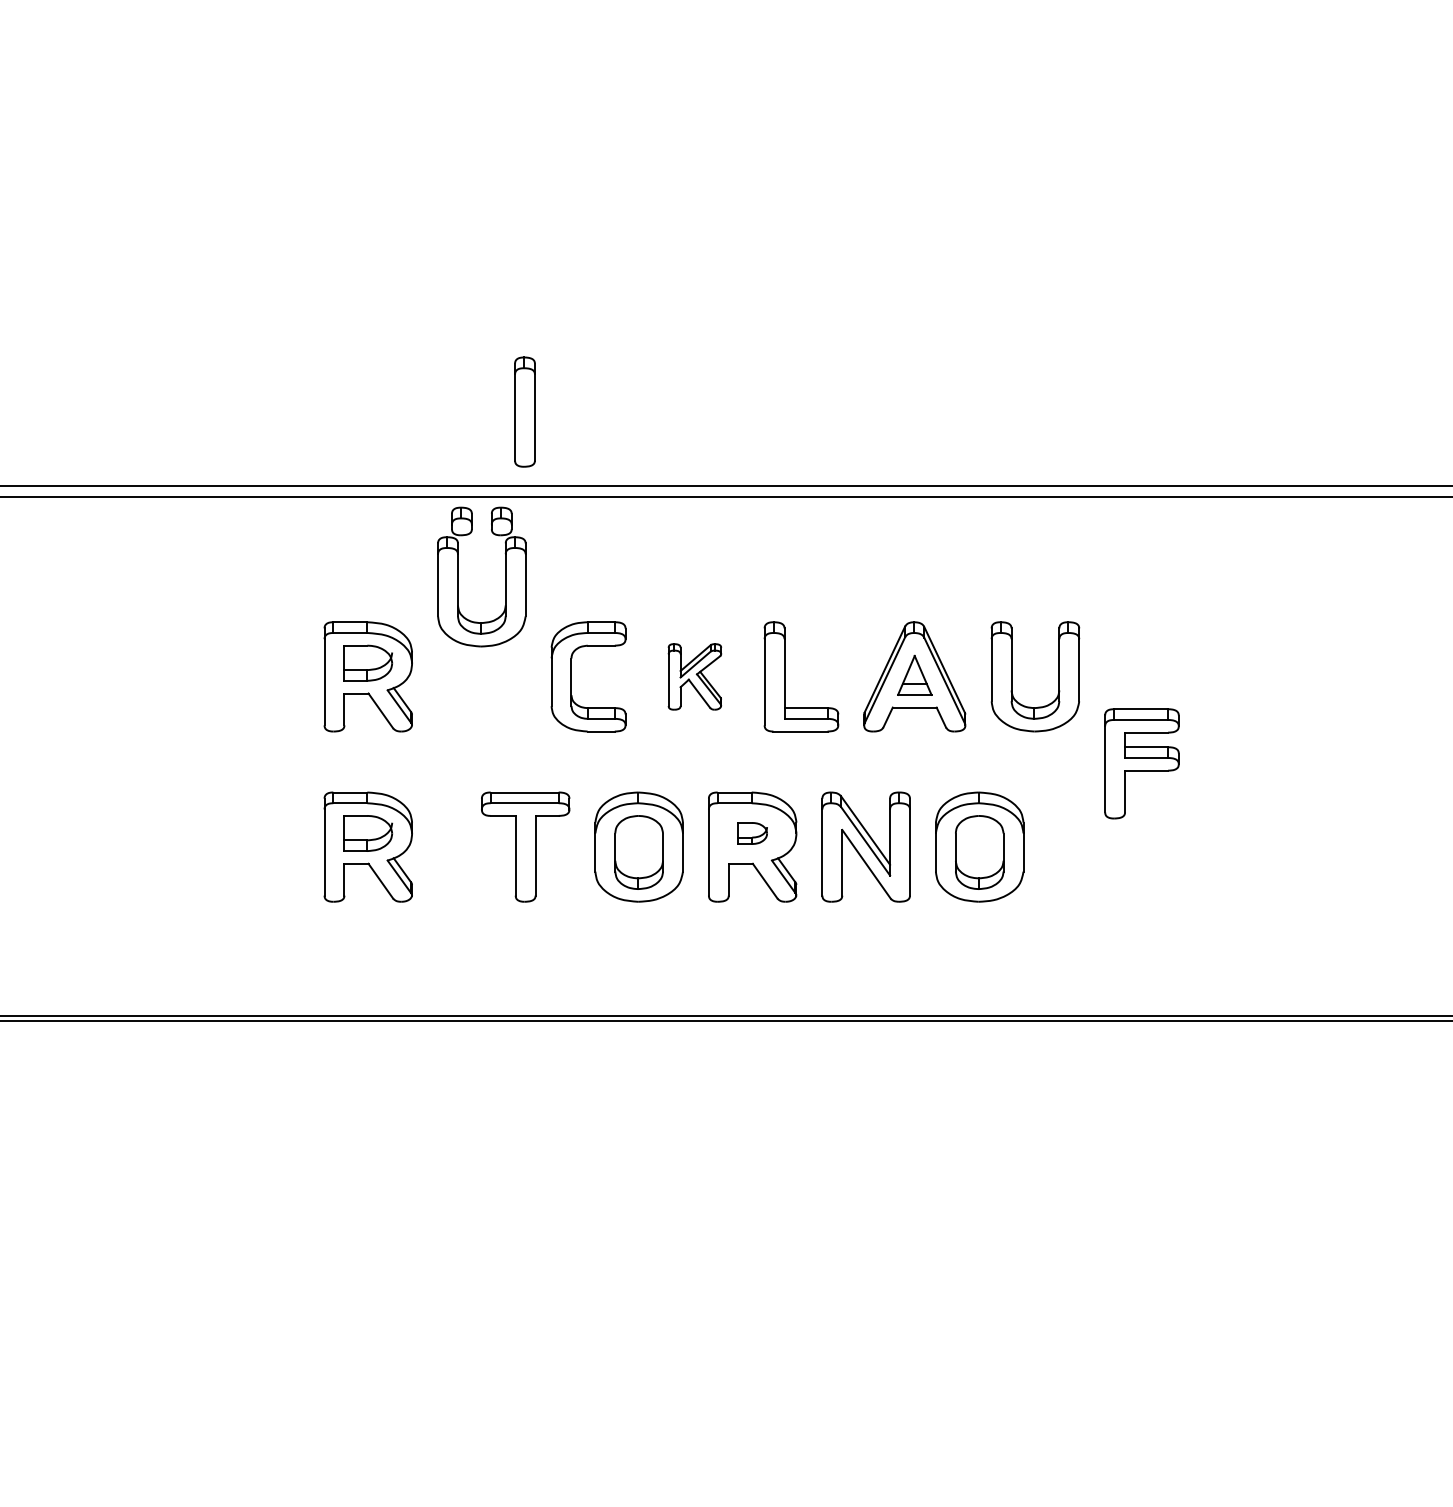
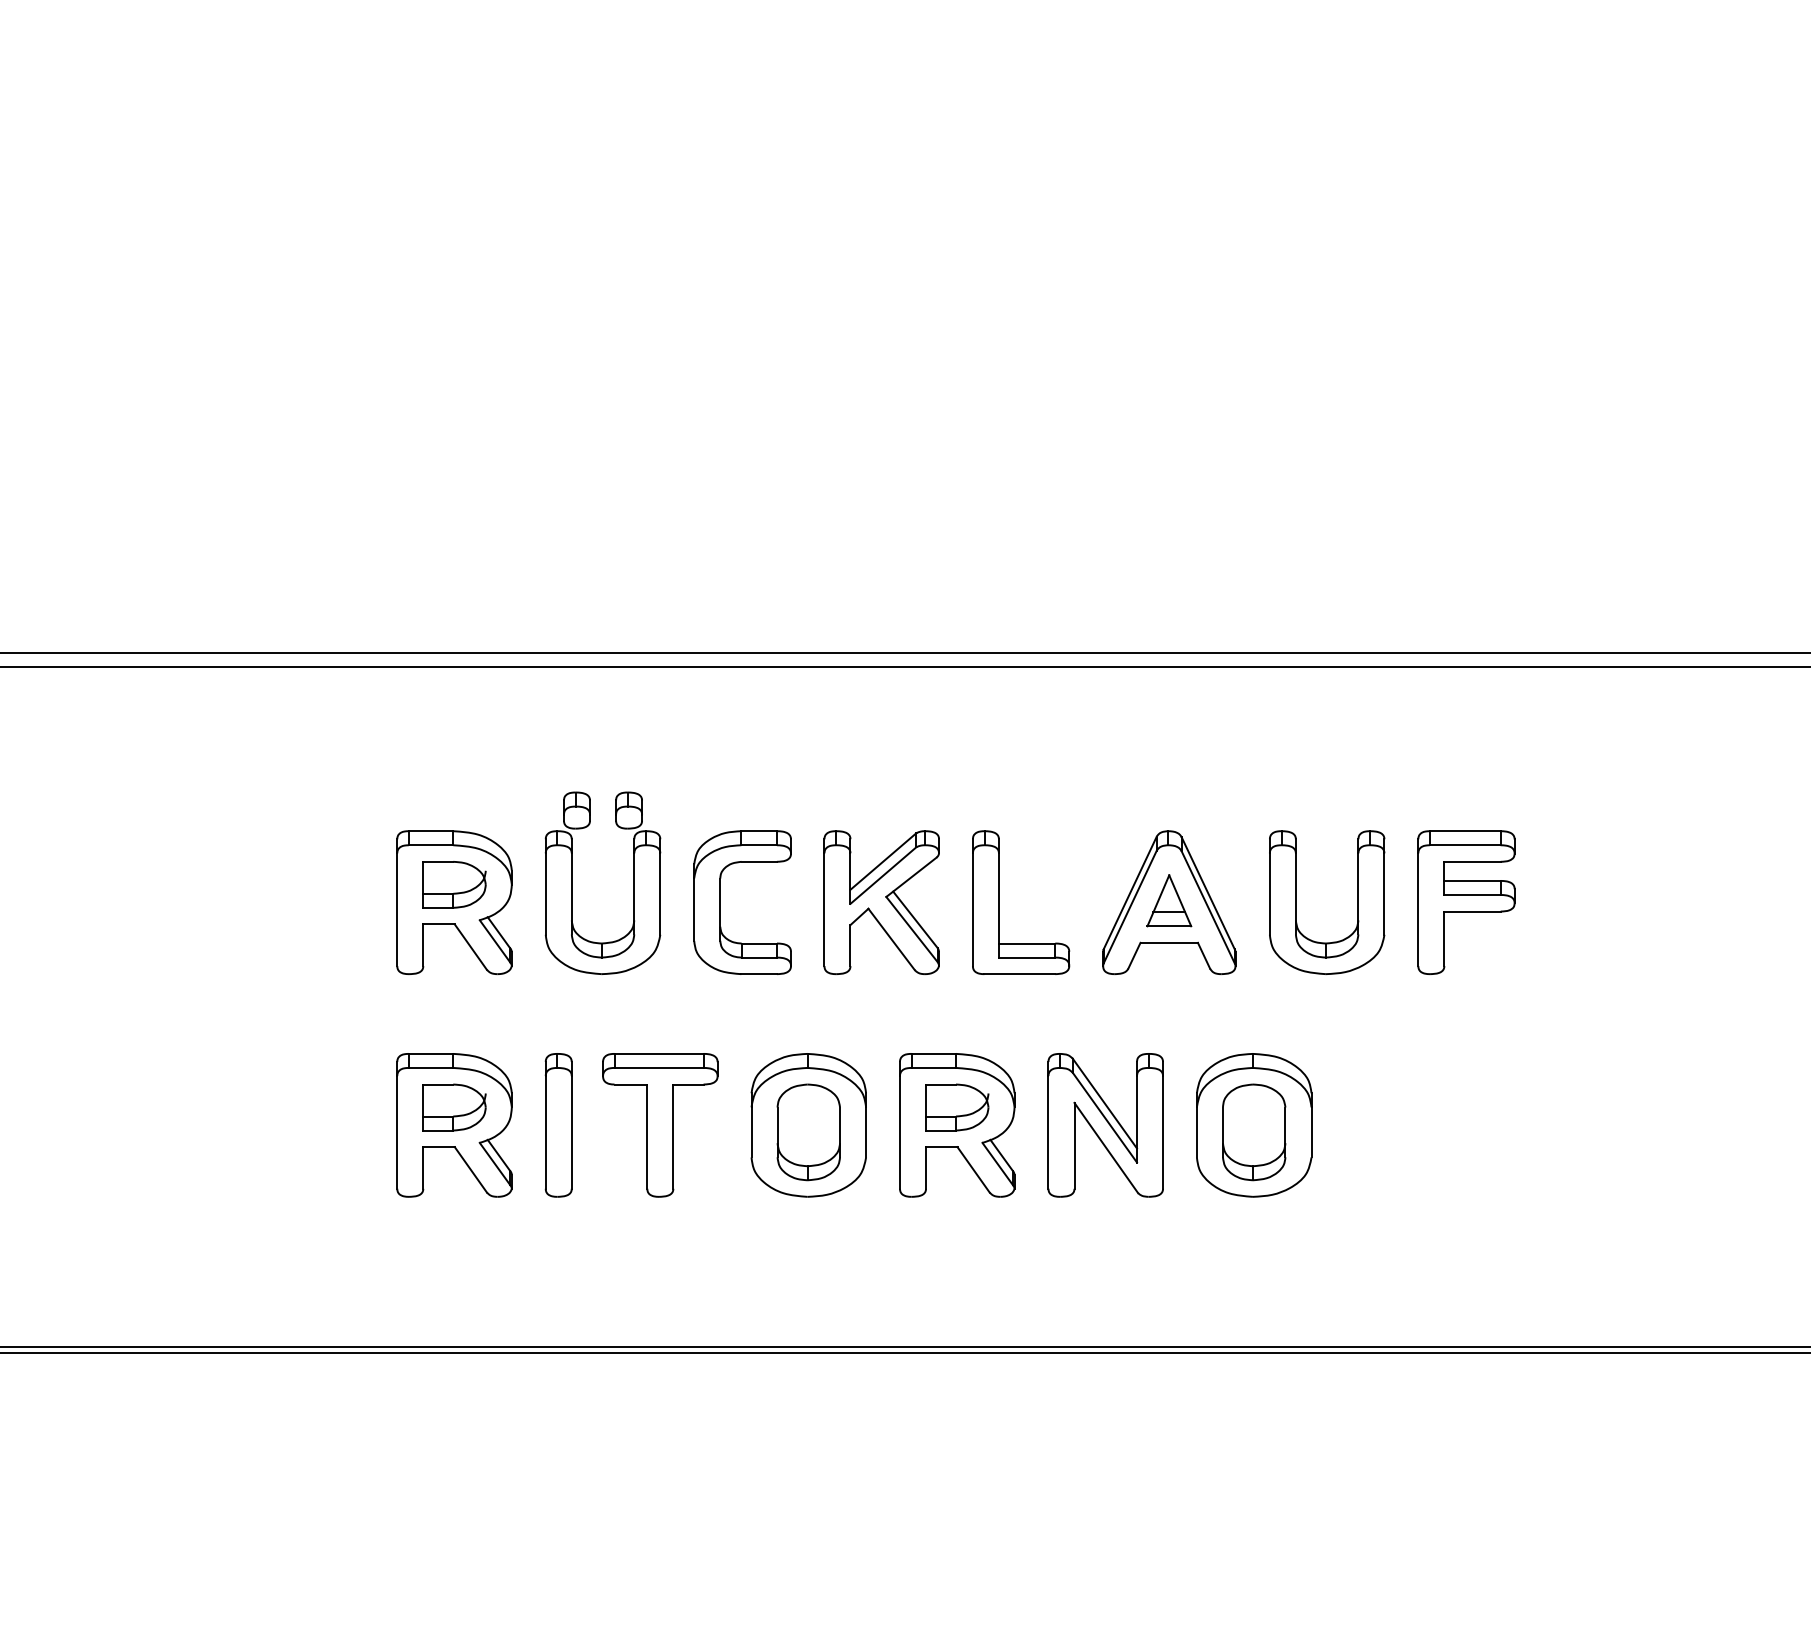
part: (524, 411) -> (558, 1124), moved
part: (458, 576) -> (572, 882), moved
part: (694, 676) -> (881, 902), size x1.67
part: (1141, 763) -> (1465, 902), moved
part: (752, 833) -> (957, 1107), size x1.67

